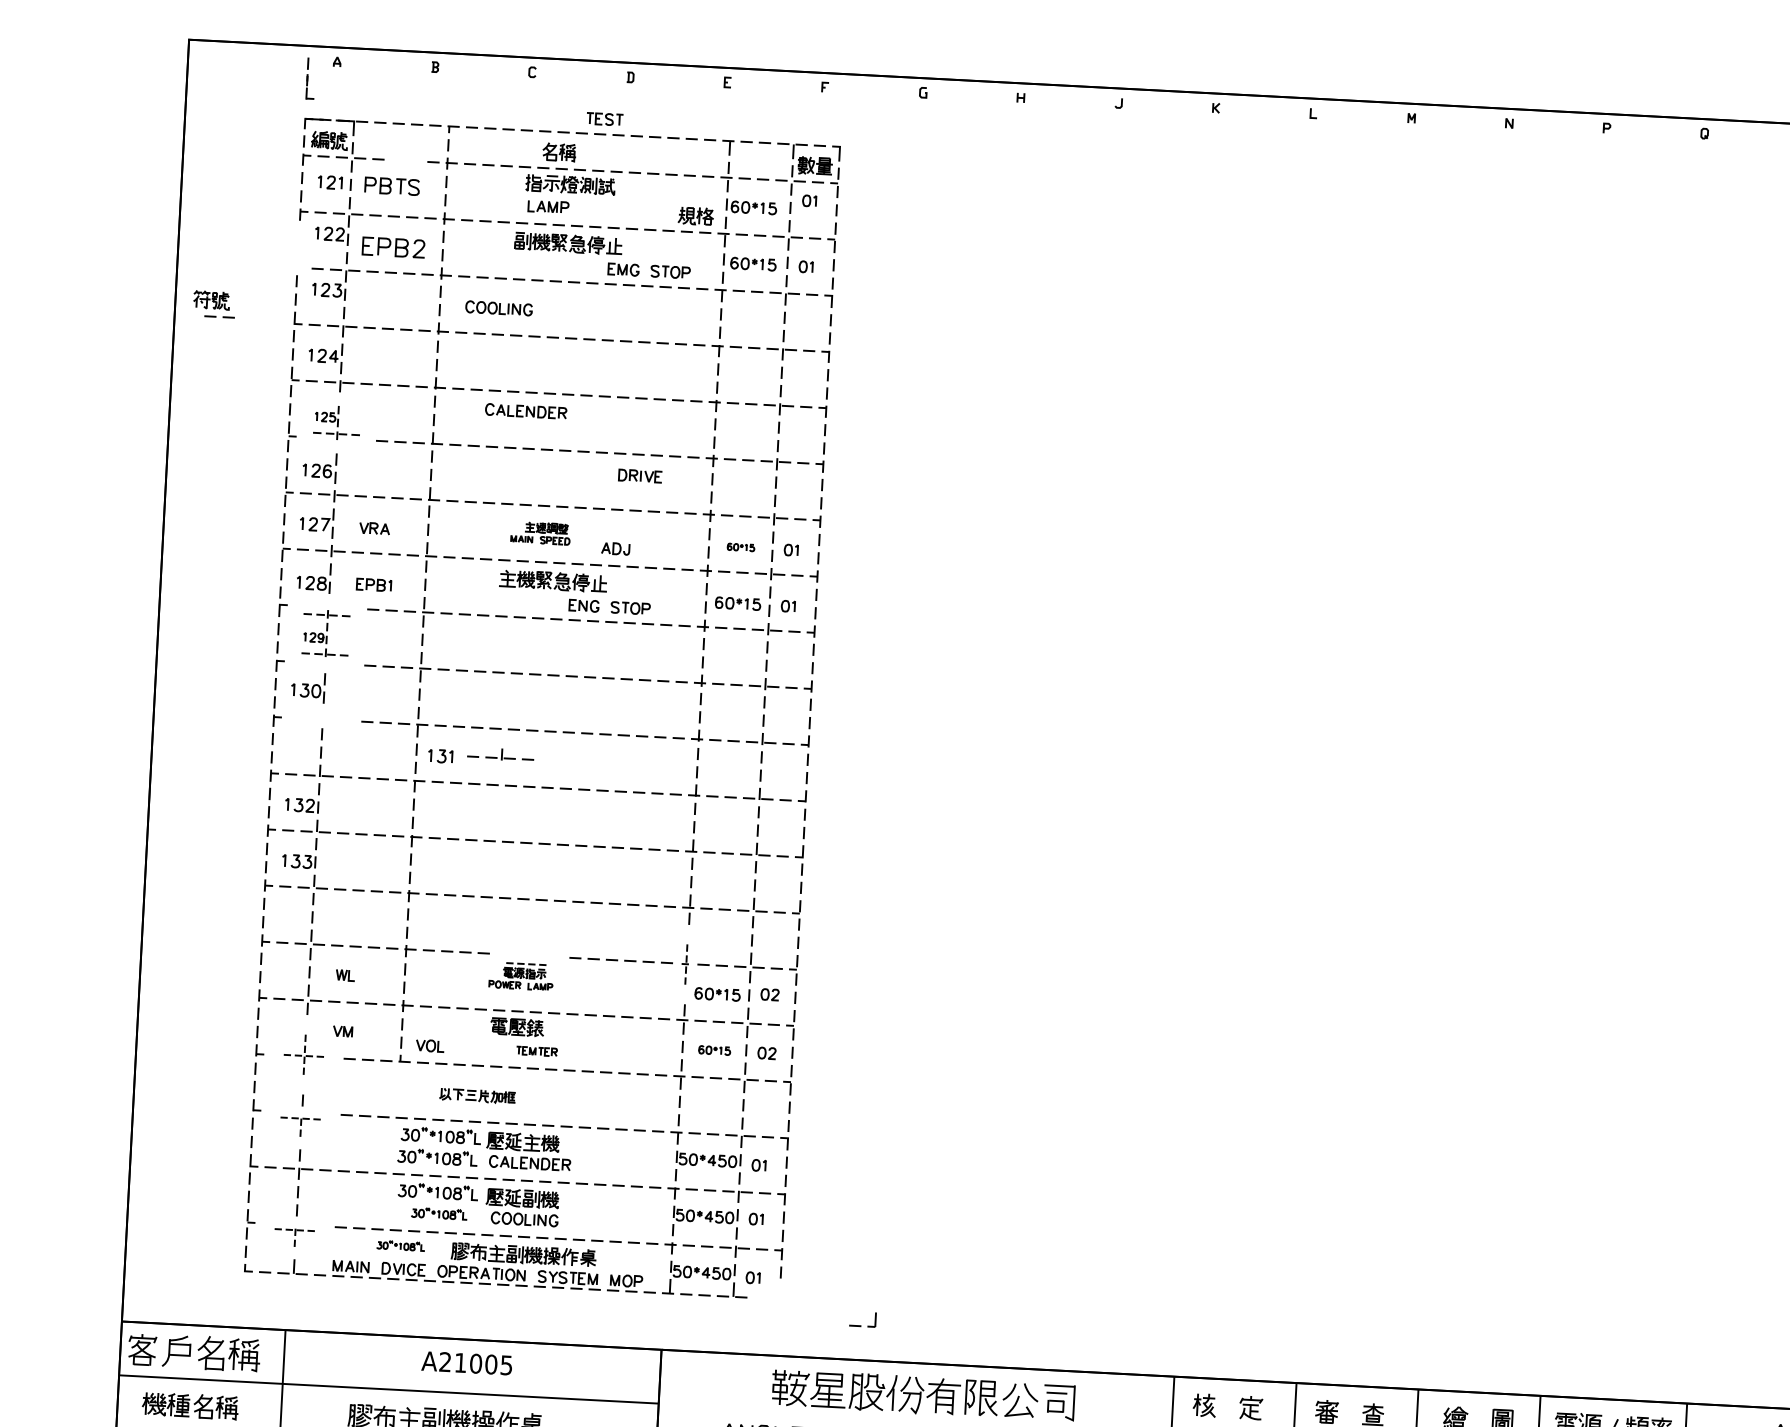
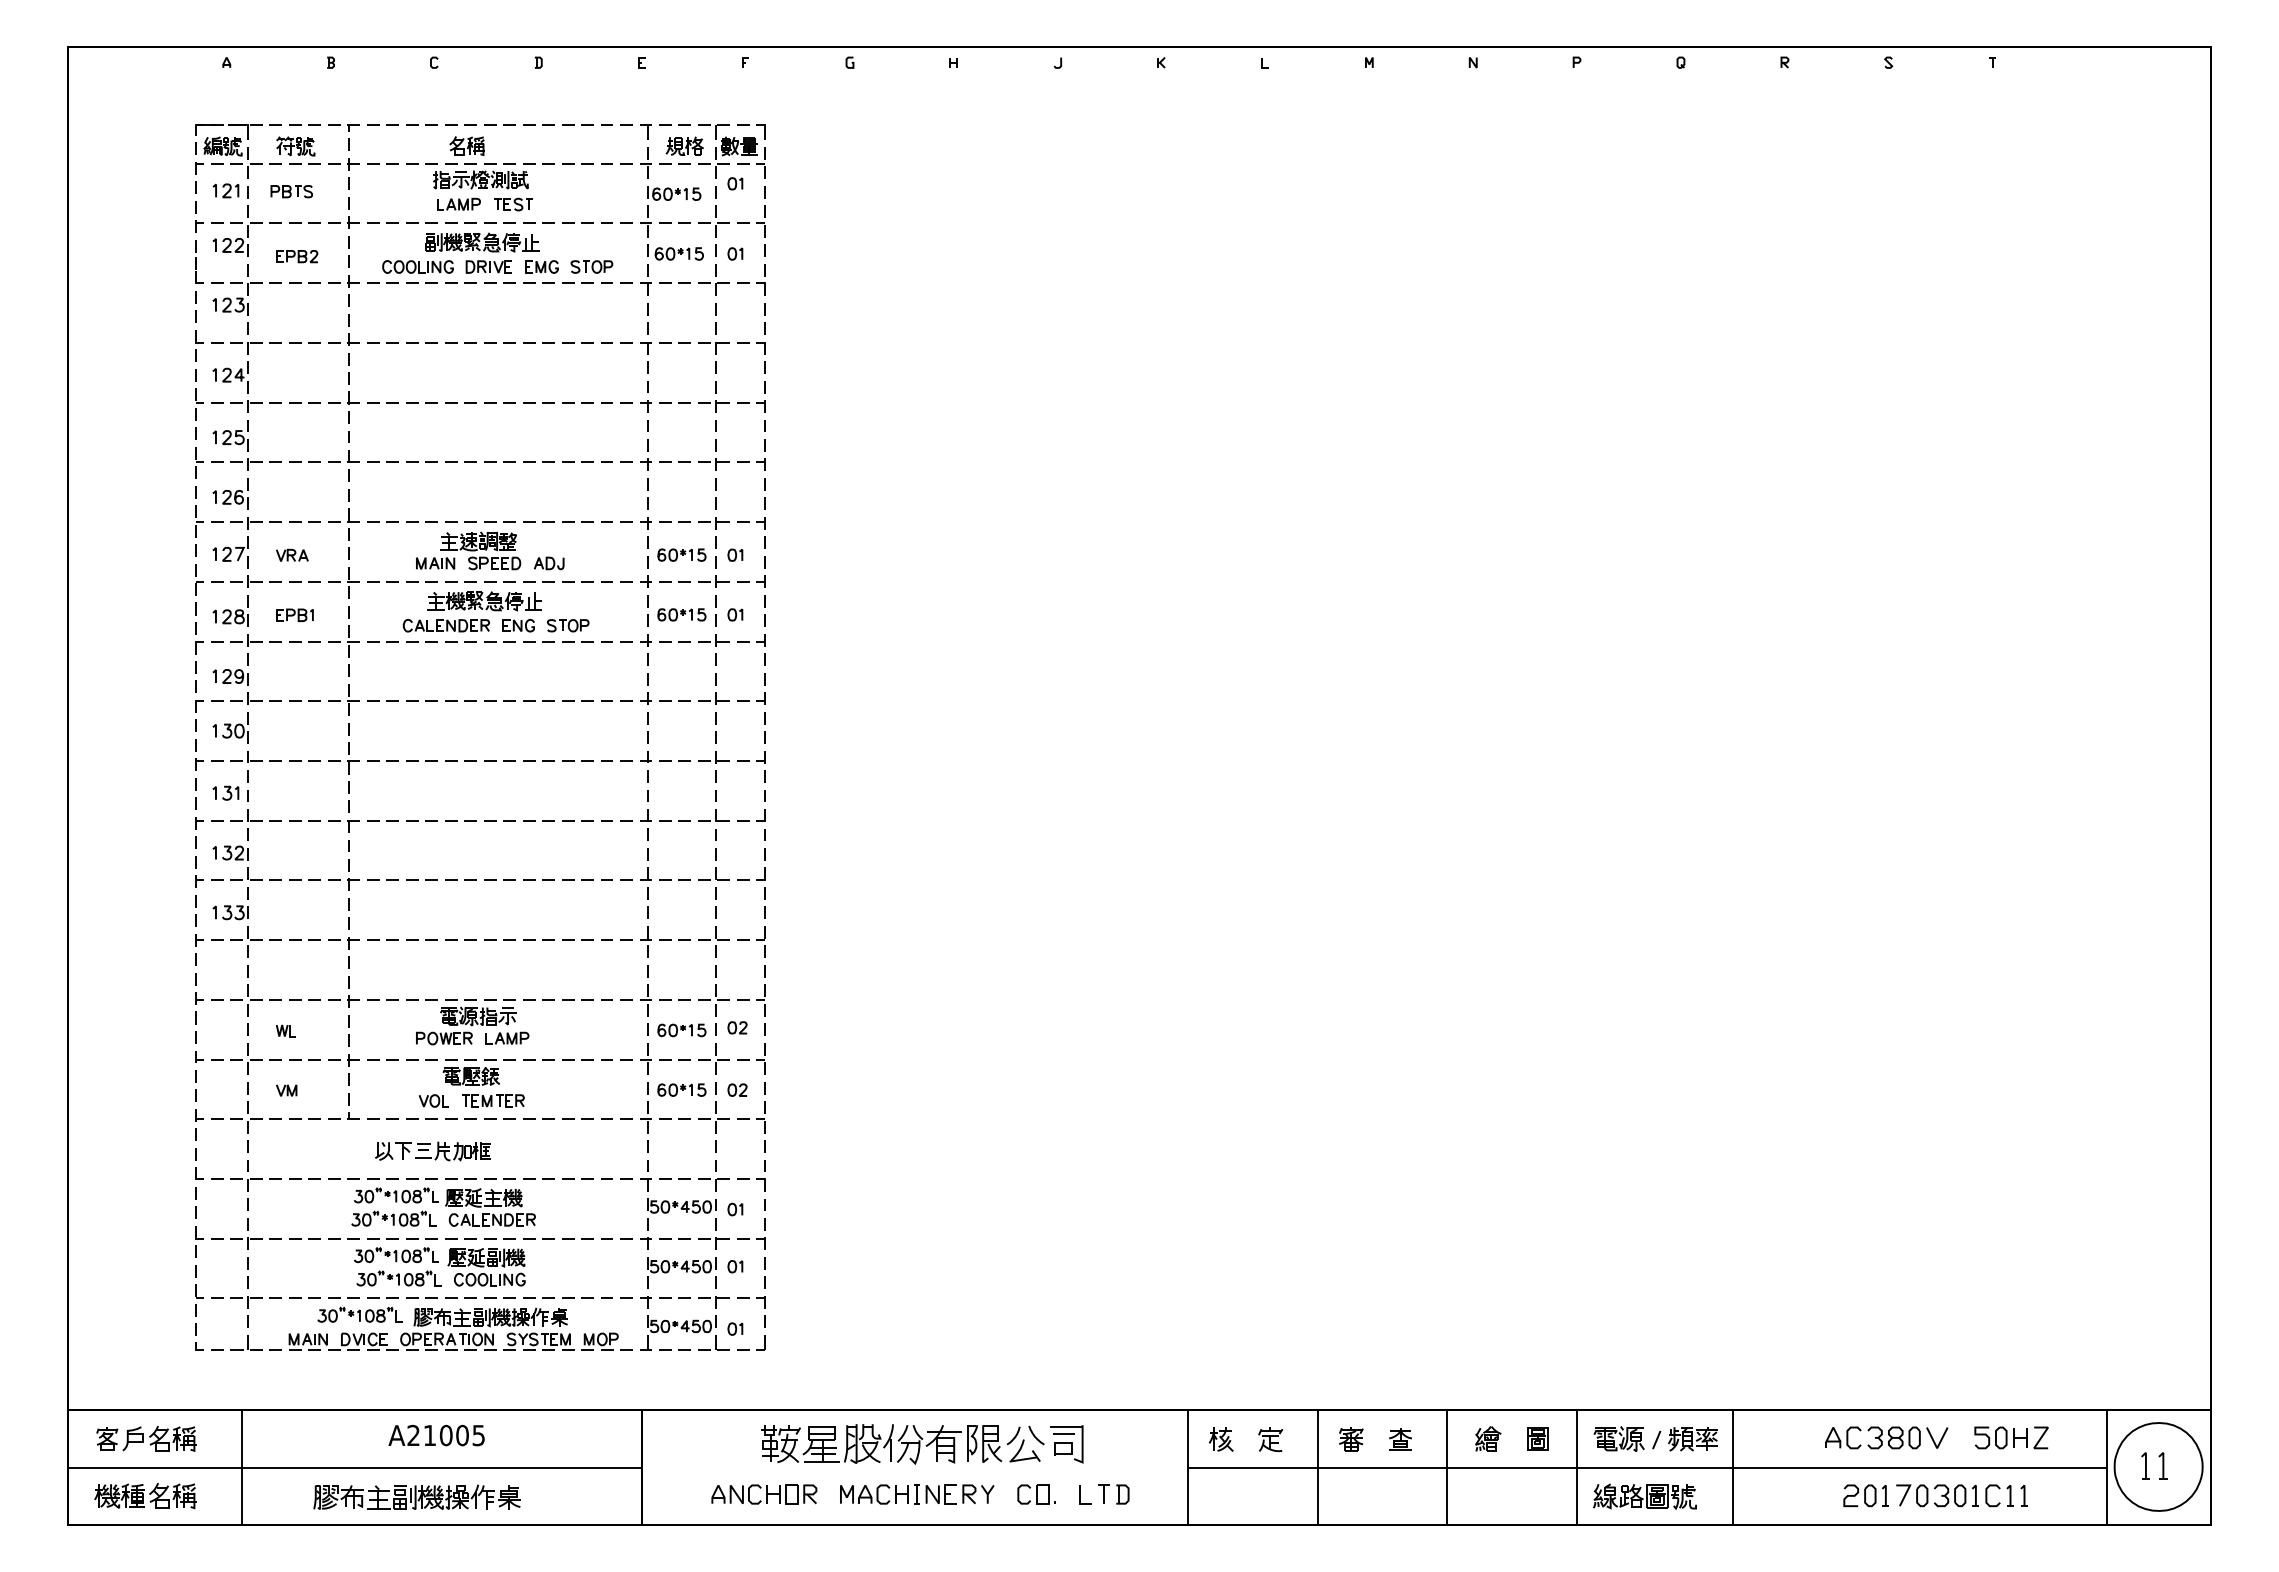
part: (310, 78) -> (199, 261), moved
part: (604, 119) -> (513, 204), moved
part: (391, 186) -> (291, 191), size x0.71
part: (695, 215) -> (684, 145), moved
part: (394, 247) -> (297, 256), size x0.62
part: (214, 304) -> (298, 150), moved
part: (498, 307) -> (417, 266), moved
part: (525, 411) -> (445, 625), moved
part: (336, 422) -> (246, 445), size x1.43
part: (639, 475) -> (488, 266), moved
part: (540, 532) -> (468, 550), size x1.67
part: (740, 546) -> (681, 554), size x1.67
part: (325, 633) -> (246, 669), size x1.43
part: (500, 754) -> (246, 756), moved
part: (440, 755) -> (225, 792), moved
part: (684, 964) -> (645, 1000), size x1.67
part: (521, 976) -> (472, 1022), size x1.67
part: (429, 1045) -> (433, 1100), moved
part: (714, 1049) -> (681, 1089), size x1.43
part: (536, 1051) -> (493, 1100), size x1.43
part: (303, 1054) -> (246, 1117), size x1.67
part: (477, 1095) -> (432, 1151), size x1.43
part: (300, 1127) -> (246, 1194), size x1.67
part: (438, 1213) -> (398, 1278), size x1.43
part: (294, 1237) -> (246, 1311), size x1.67
part: (400, 1245) -> (359, 1314), size x1.67
part: (861, 1325) -> (749, 1349), moved
part: (194, 1351) -> (146, 1438), size x0.71

